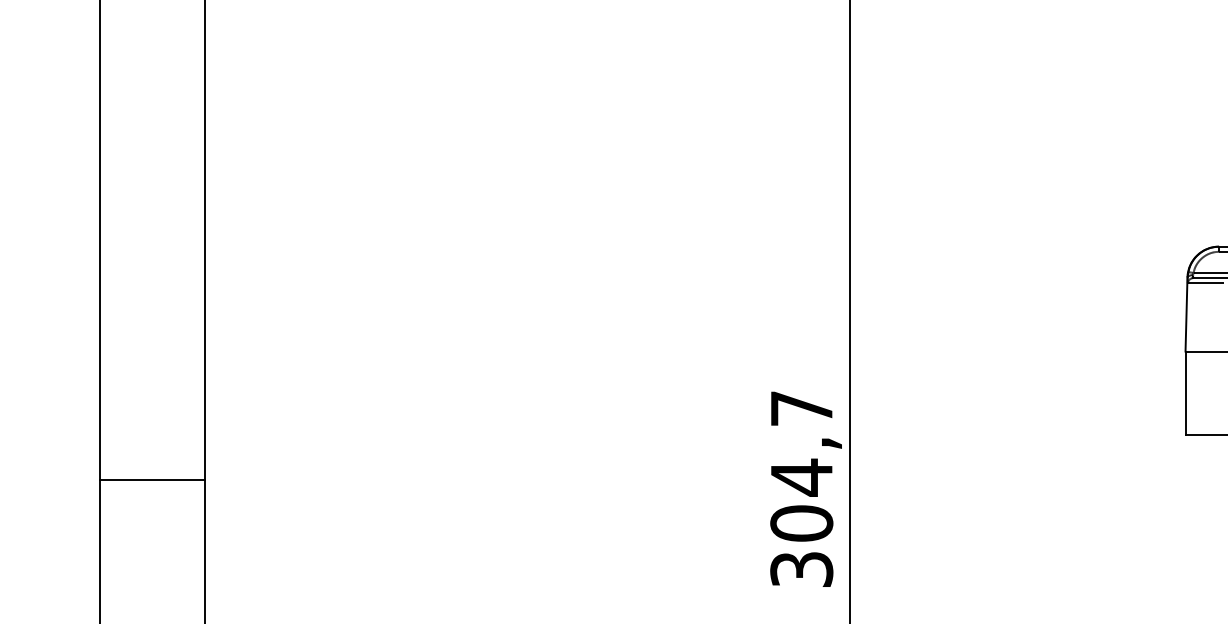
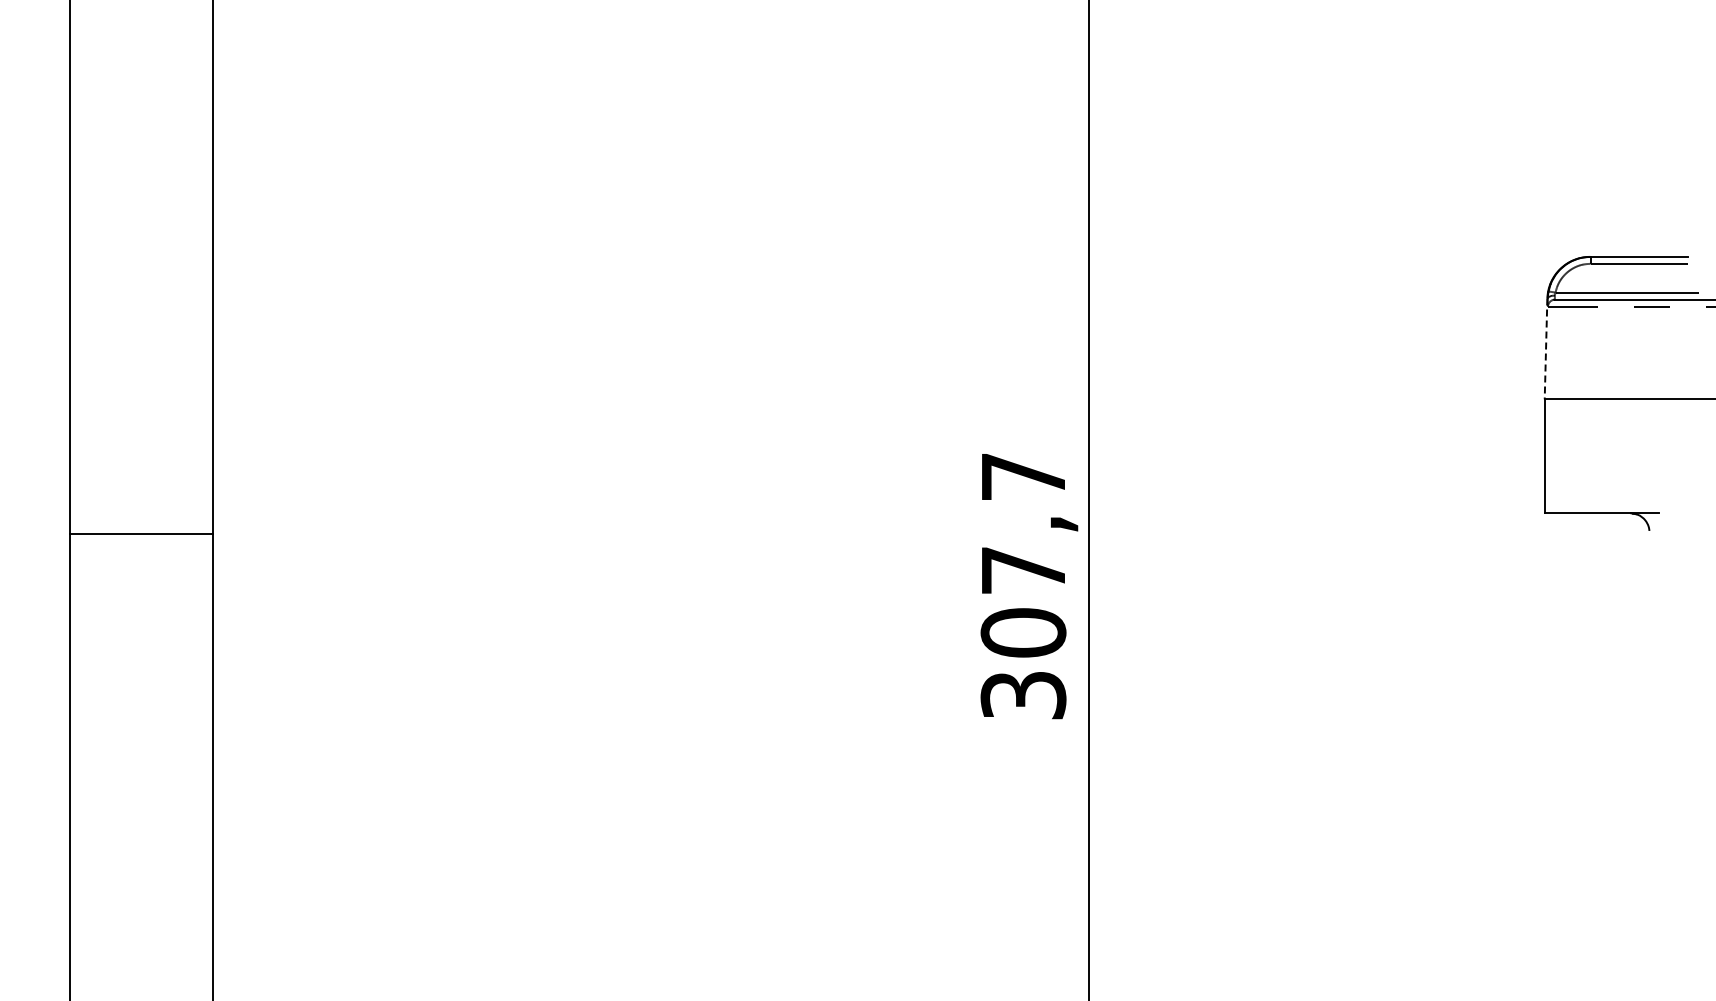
line: (1186, 314) -> (1546, 349), solid -> dashed
text: (801, 477) -> (1023, 570), 304,7 -> 307,7
line: (152, 480) -> (141, 534), moved

